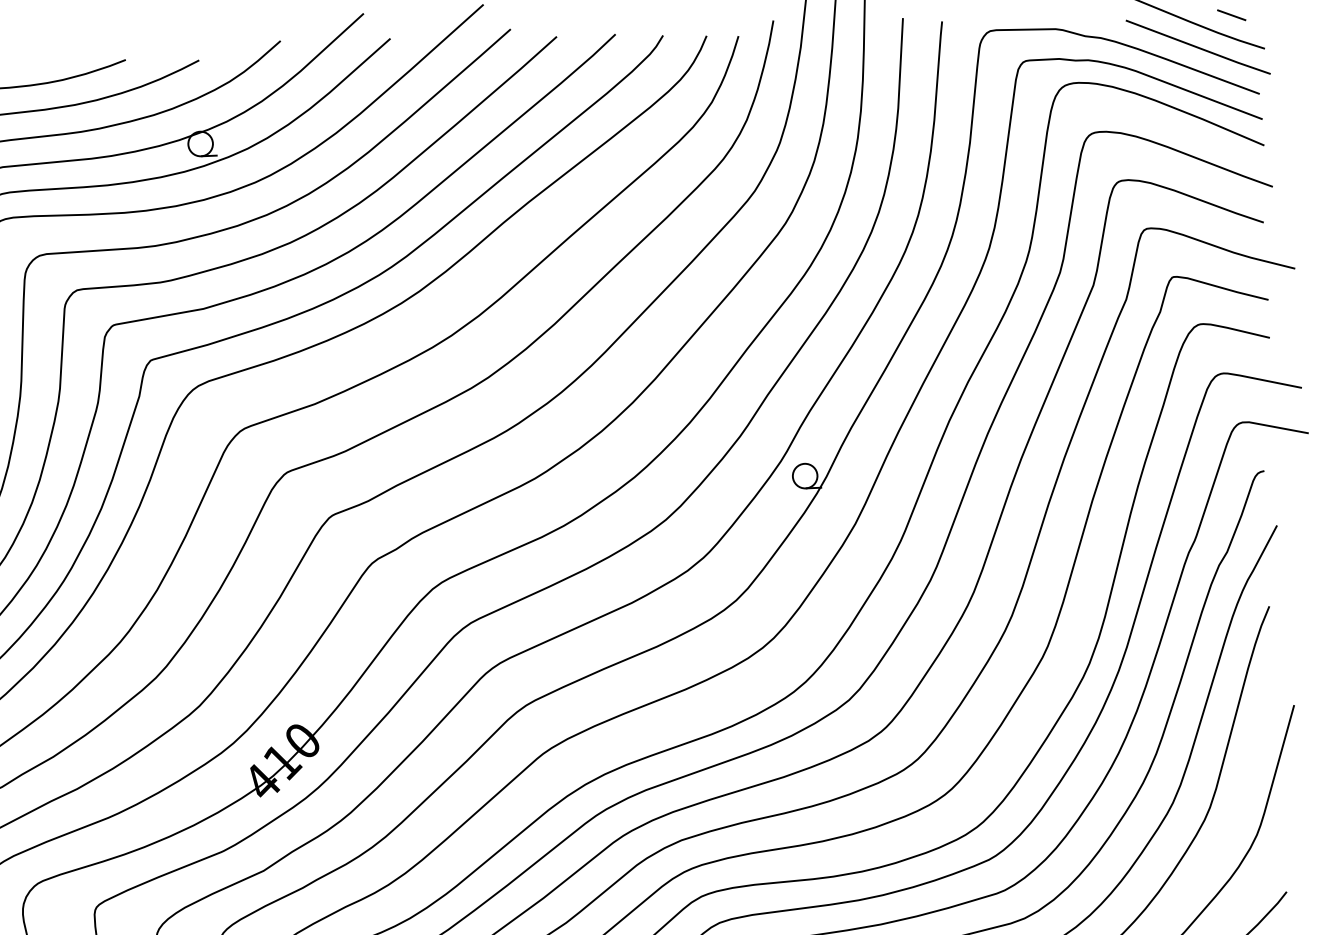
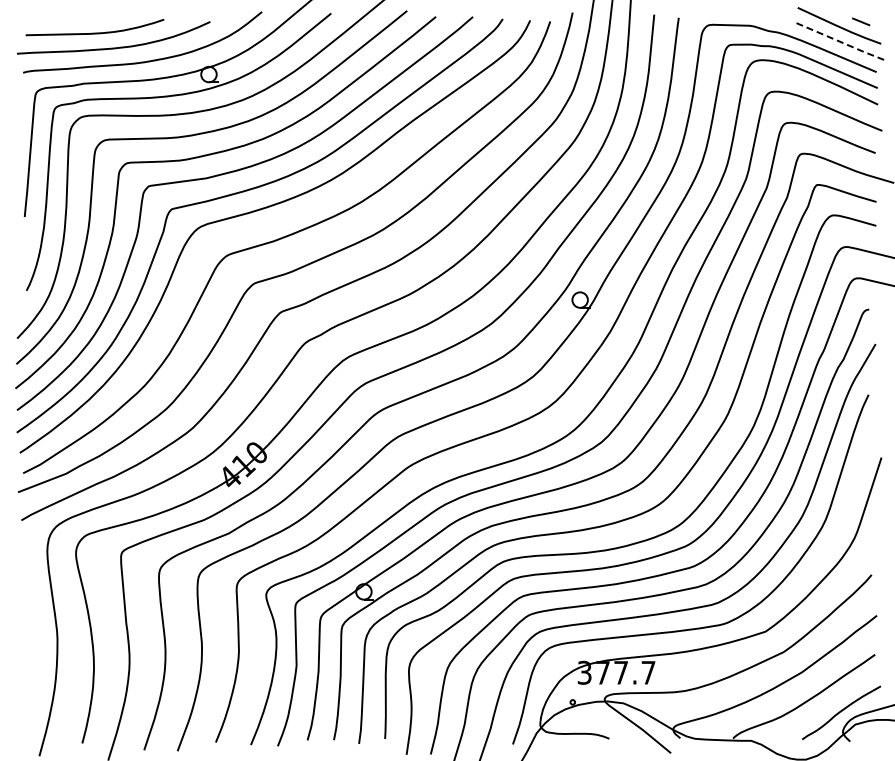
line: (1198, 47) -> (839, 41), solid -> dashed

